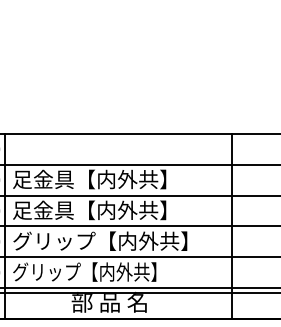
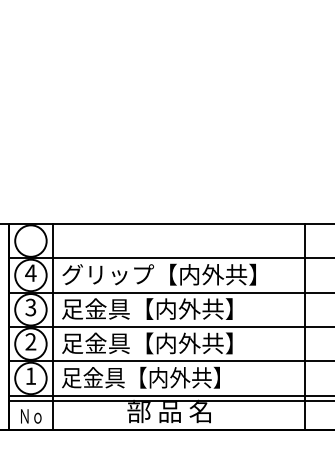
text: (99, 179) -> (158, 274), 足金具【内外共】 -> グリップ【内外共】
text: (99, 241) -> (158, 343), グリップ【内外共】 -> 足金具【内外共】
text: (84, 271) -> (141, 377), グリップ【内外共】 -> 足金具【内外共】

